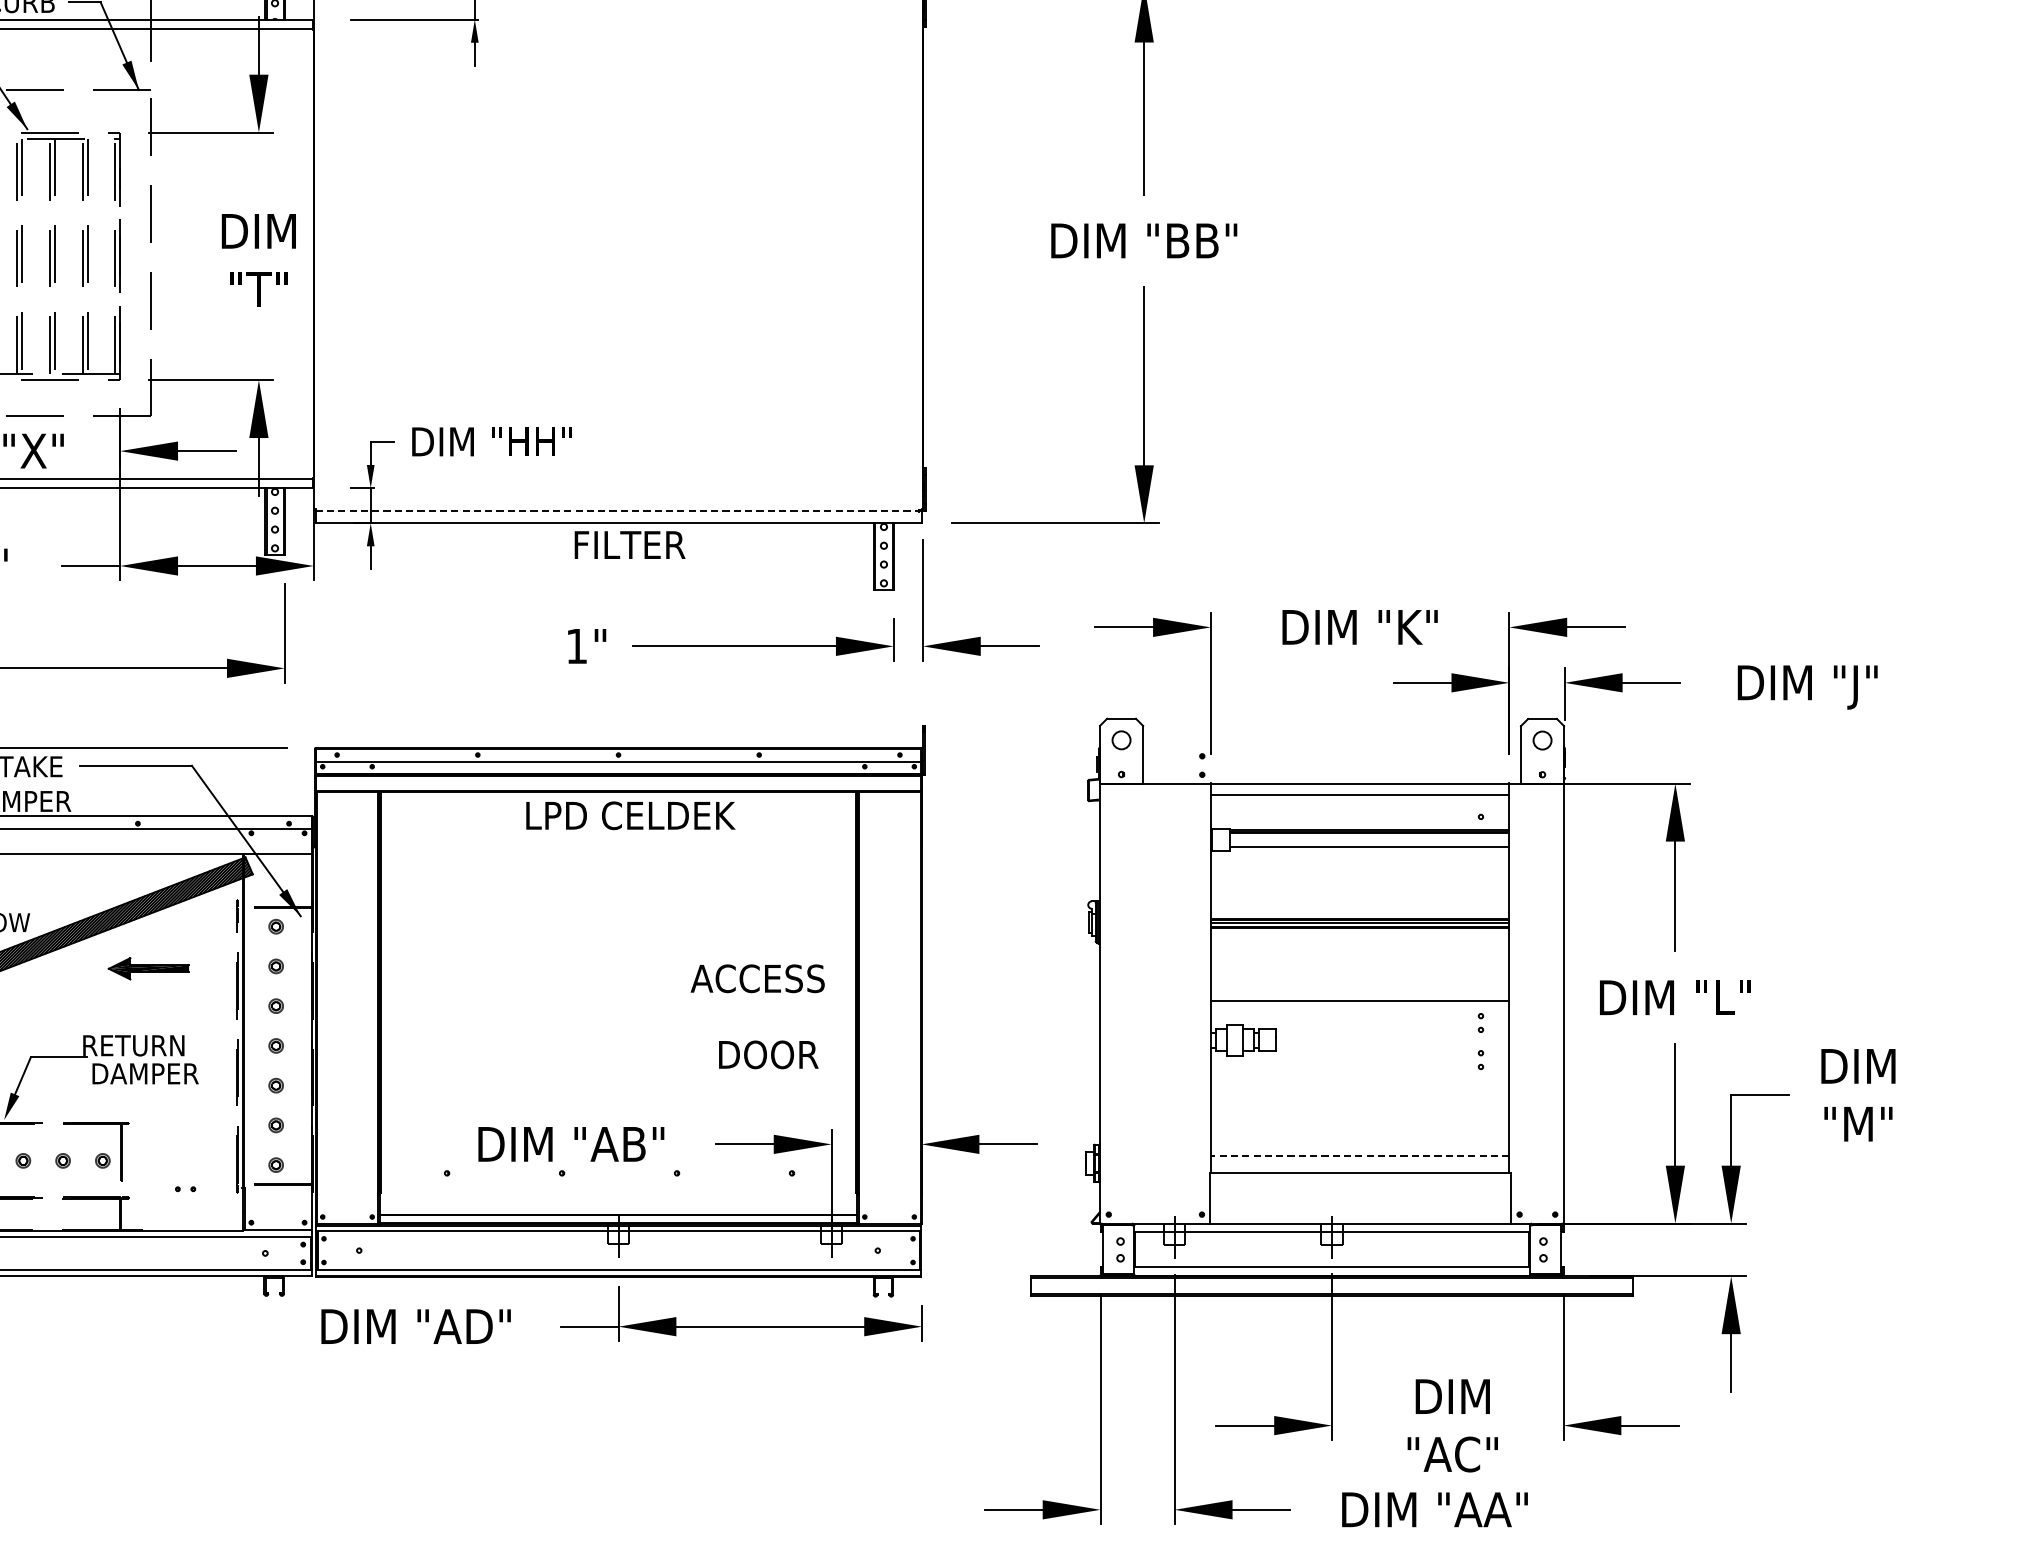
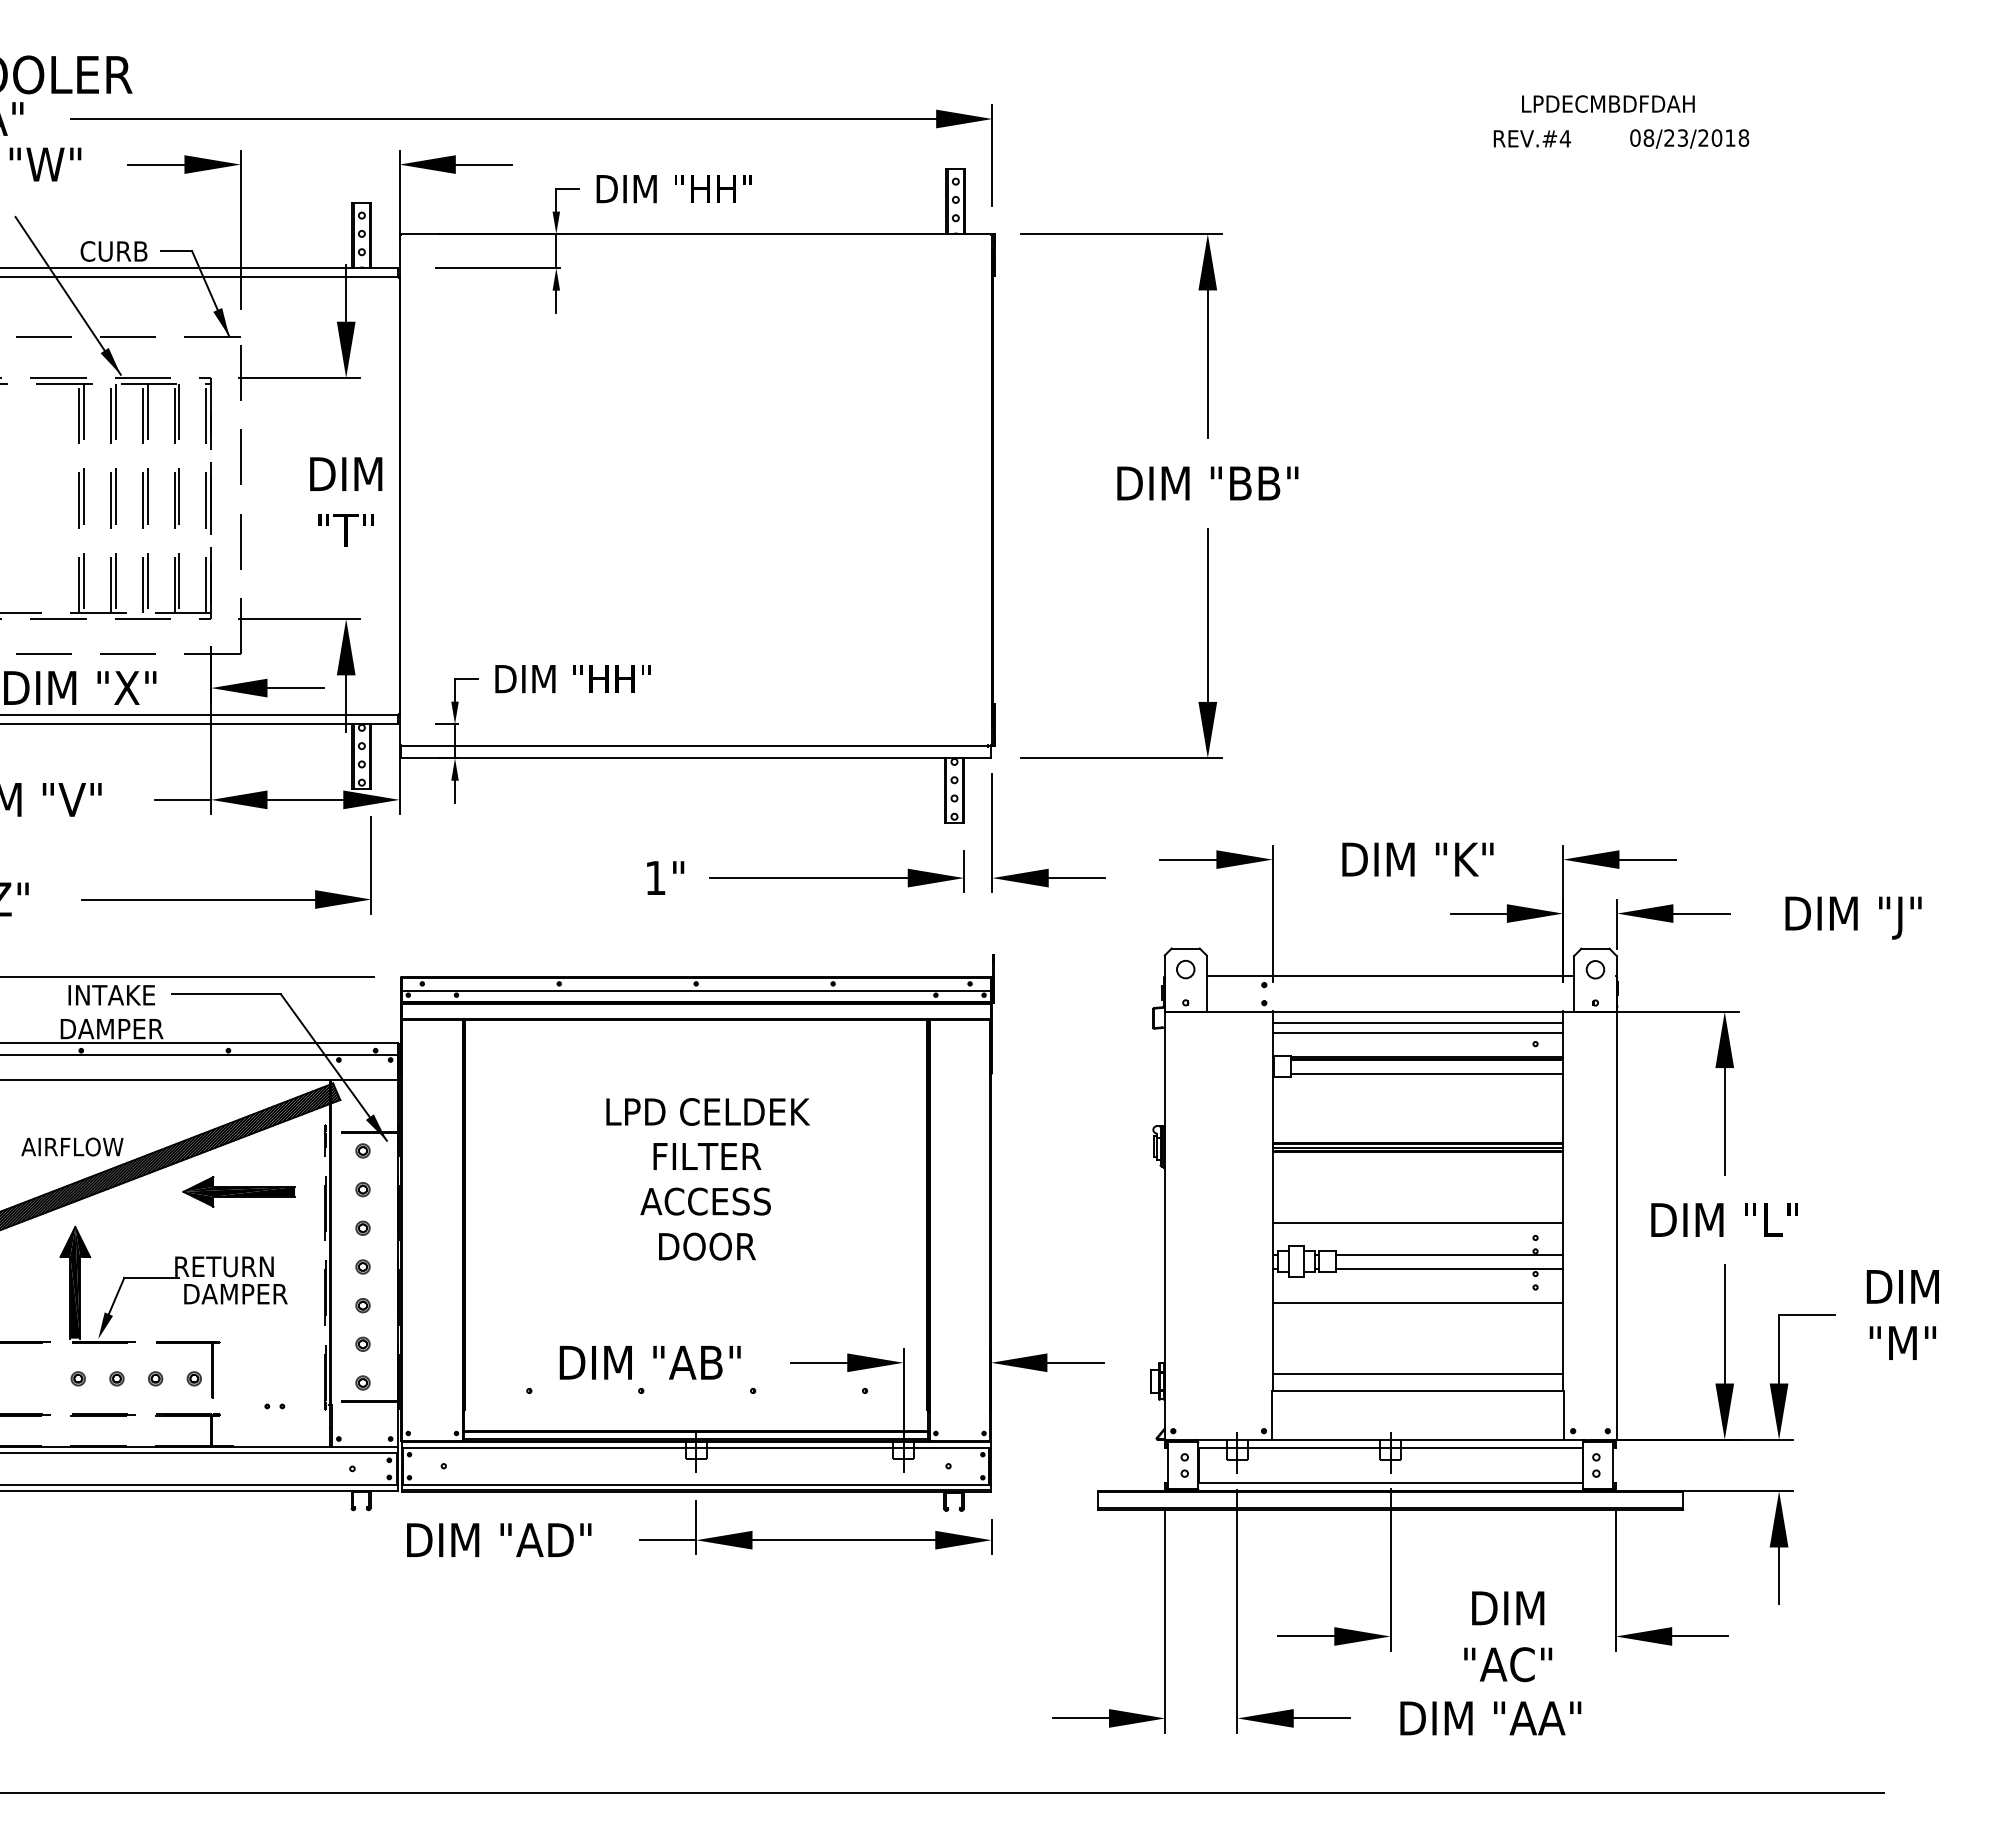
line: (618, 510) -> (696, 745), dashed -> solid
text: (630, 545) -> (707, 1156), moved
line: (1331, 747) -> (1390, 976), added
line: (1359, 805) -> (1417, 1032), added
text: (630, 815) -> (707, 1111), moved
part: (148, 968) -> (238, 1191), size x1.43
text: (757, 978) -> (705, 1201), moved
line: (1392, 1033) -> (1449, 1254), added
line: (1392, 1047) -> (1449, 1268), added
text: (768, 1054) -> (707, 1246), moved
line: (1359, 1082) -> (1417, 1302), added
line: (1359, 1155) -> (1417, 1373), dashed -> solid

